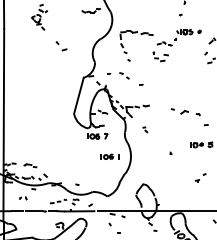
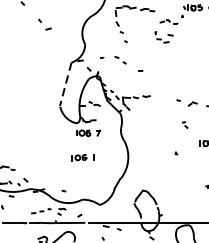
line: (78, 95) -> (65, 83), solid -> dashed
part: (145, 129) -> (185, 124), moved
part: (109, 156) -> (82, 157), moved

